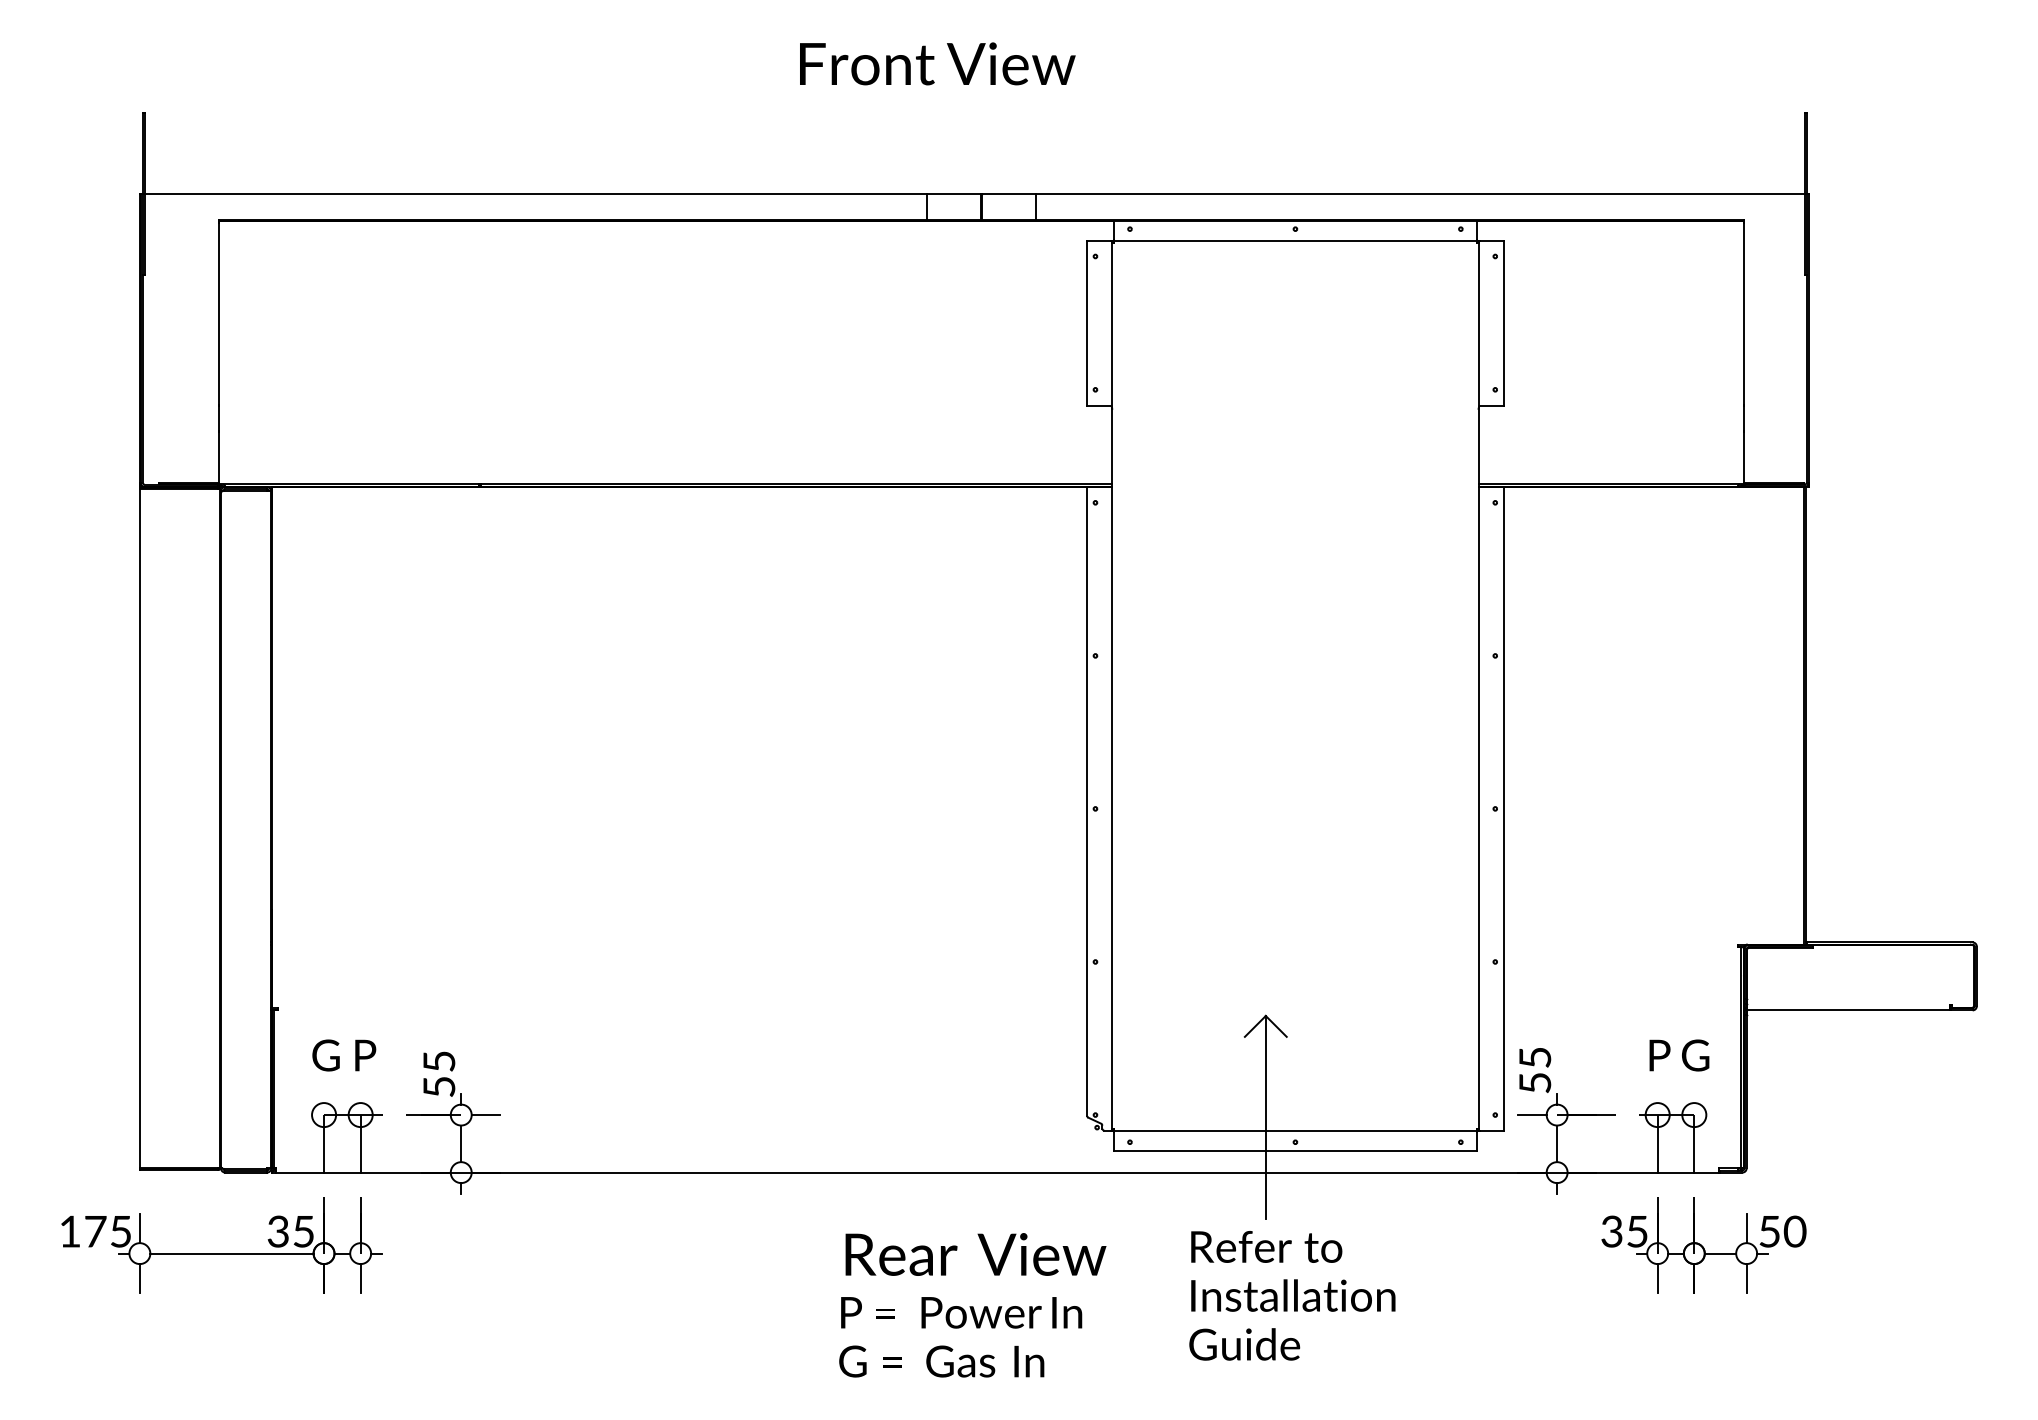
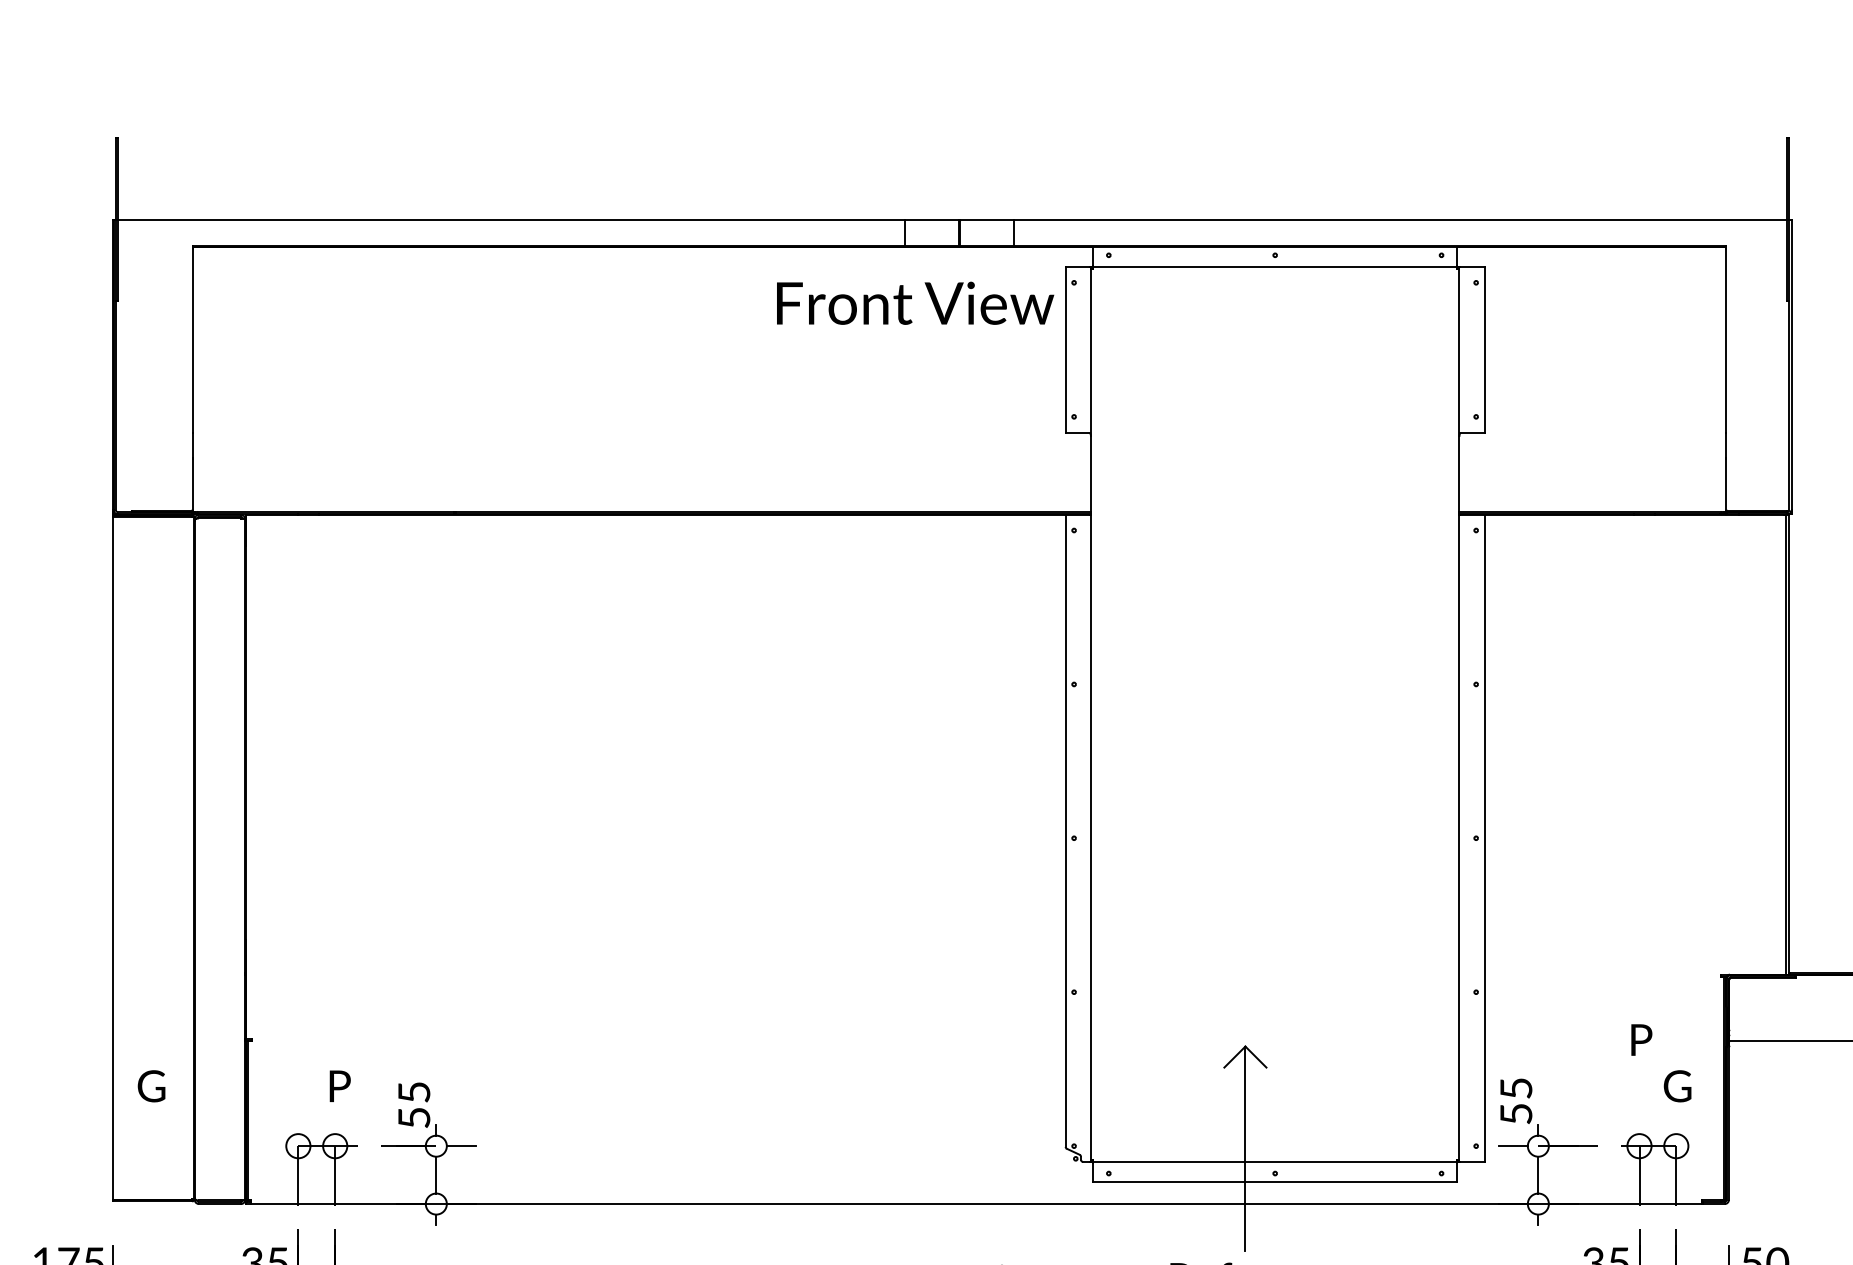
text: (937, 63) -> (915, 302), moved
text: (325, 1055) -> (151, 1086), moved
text: (1659, 1055) -> (1641, 1040), moved

